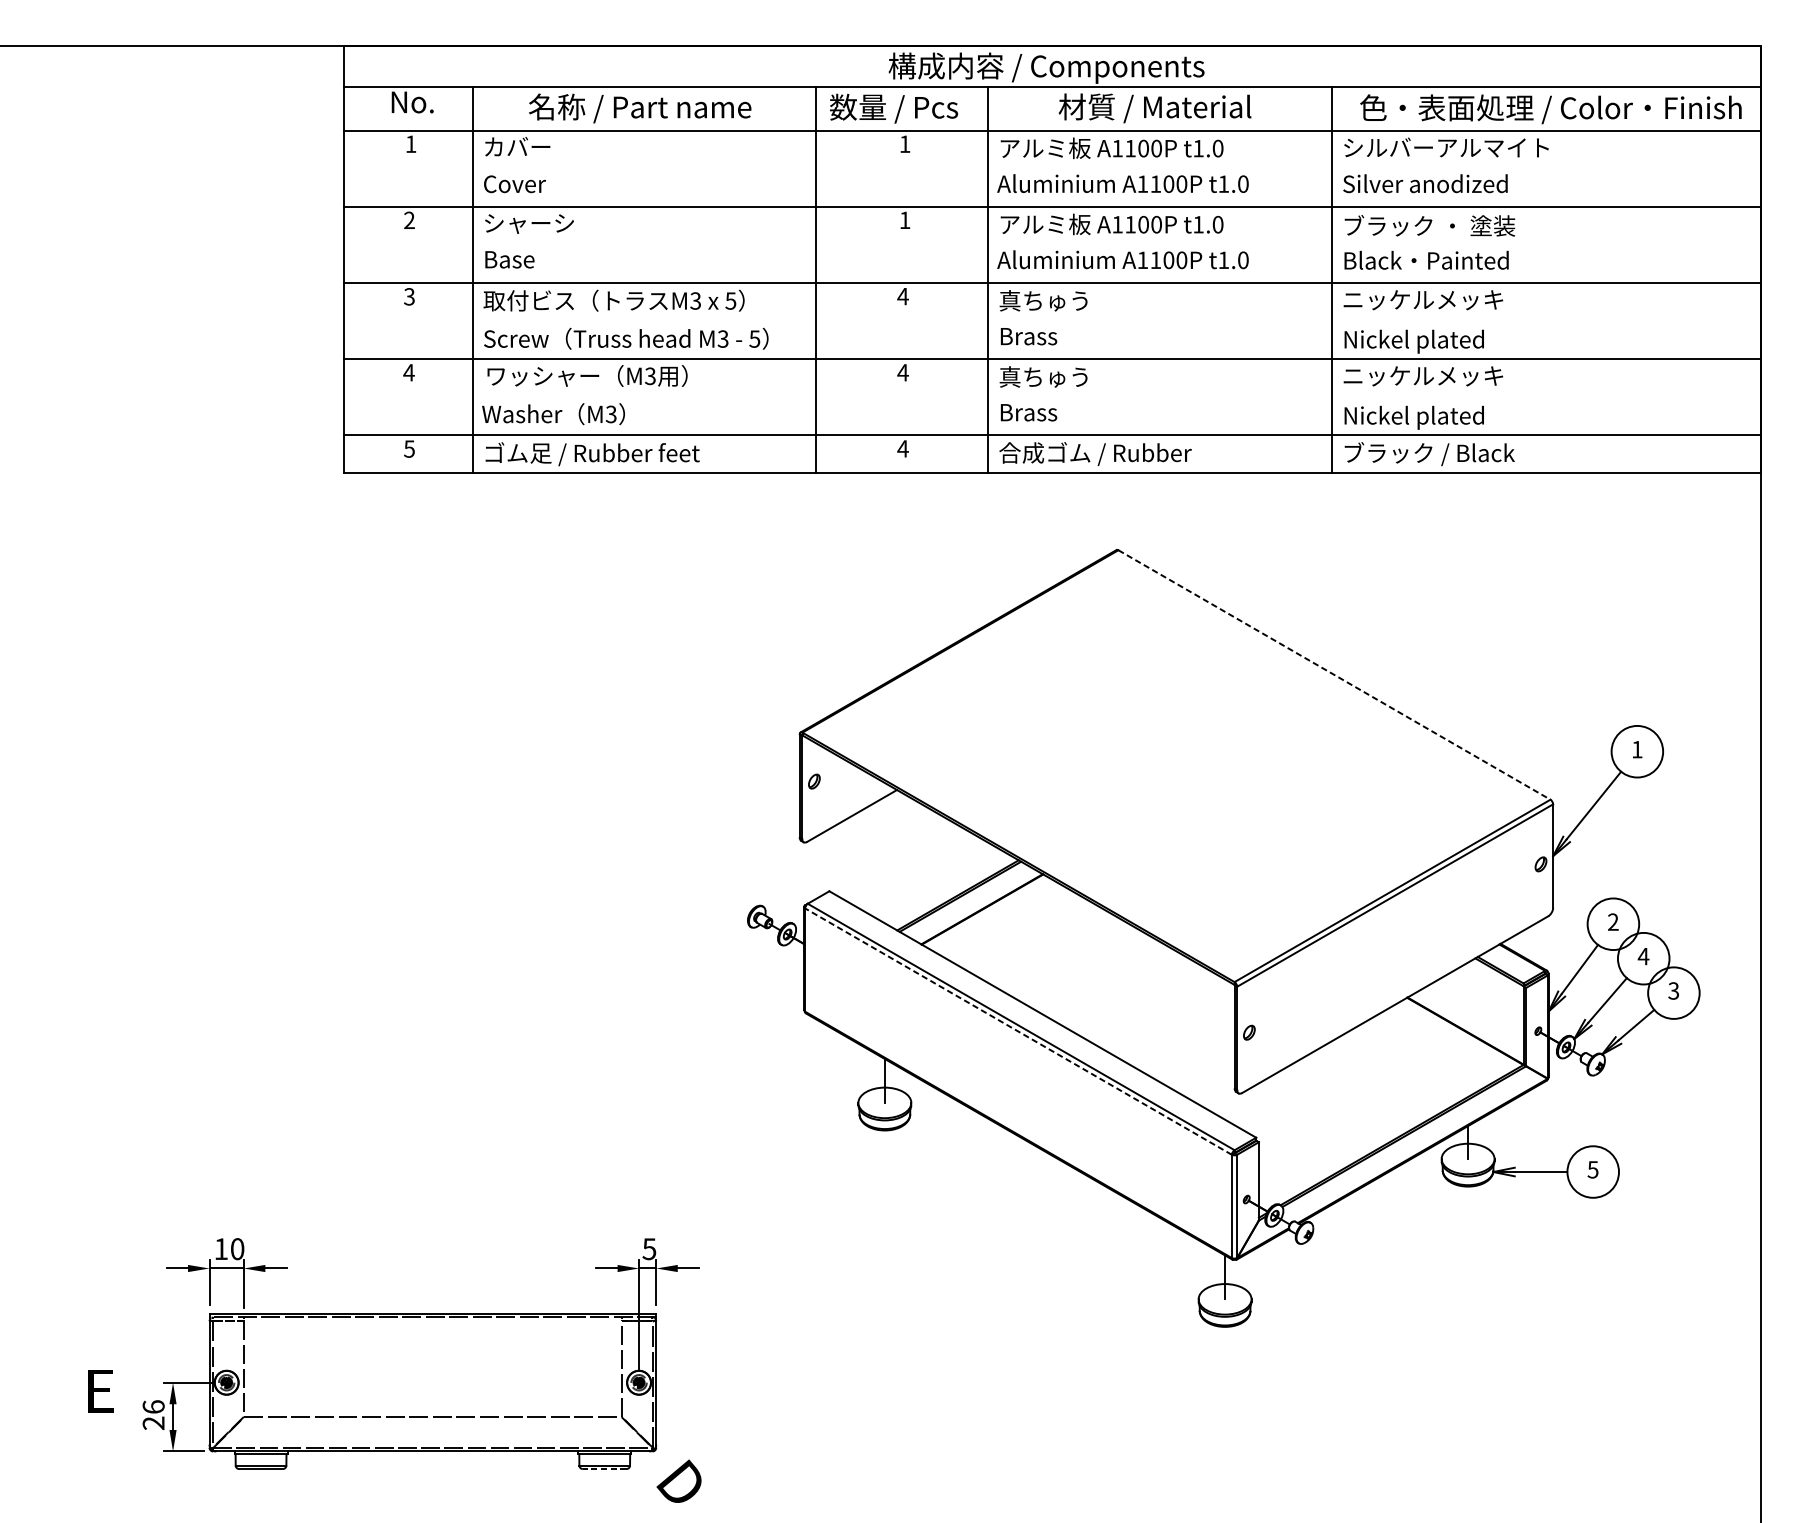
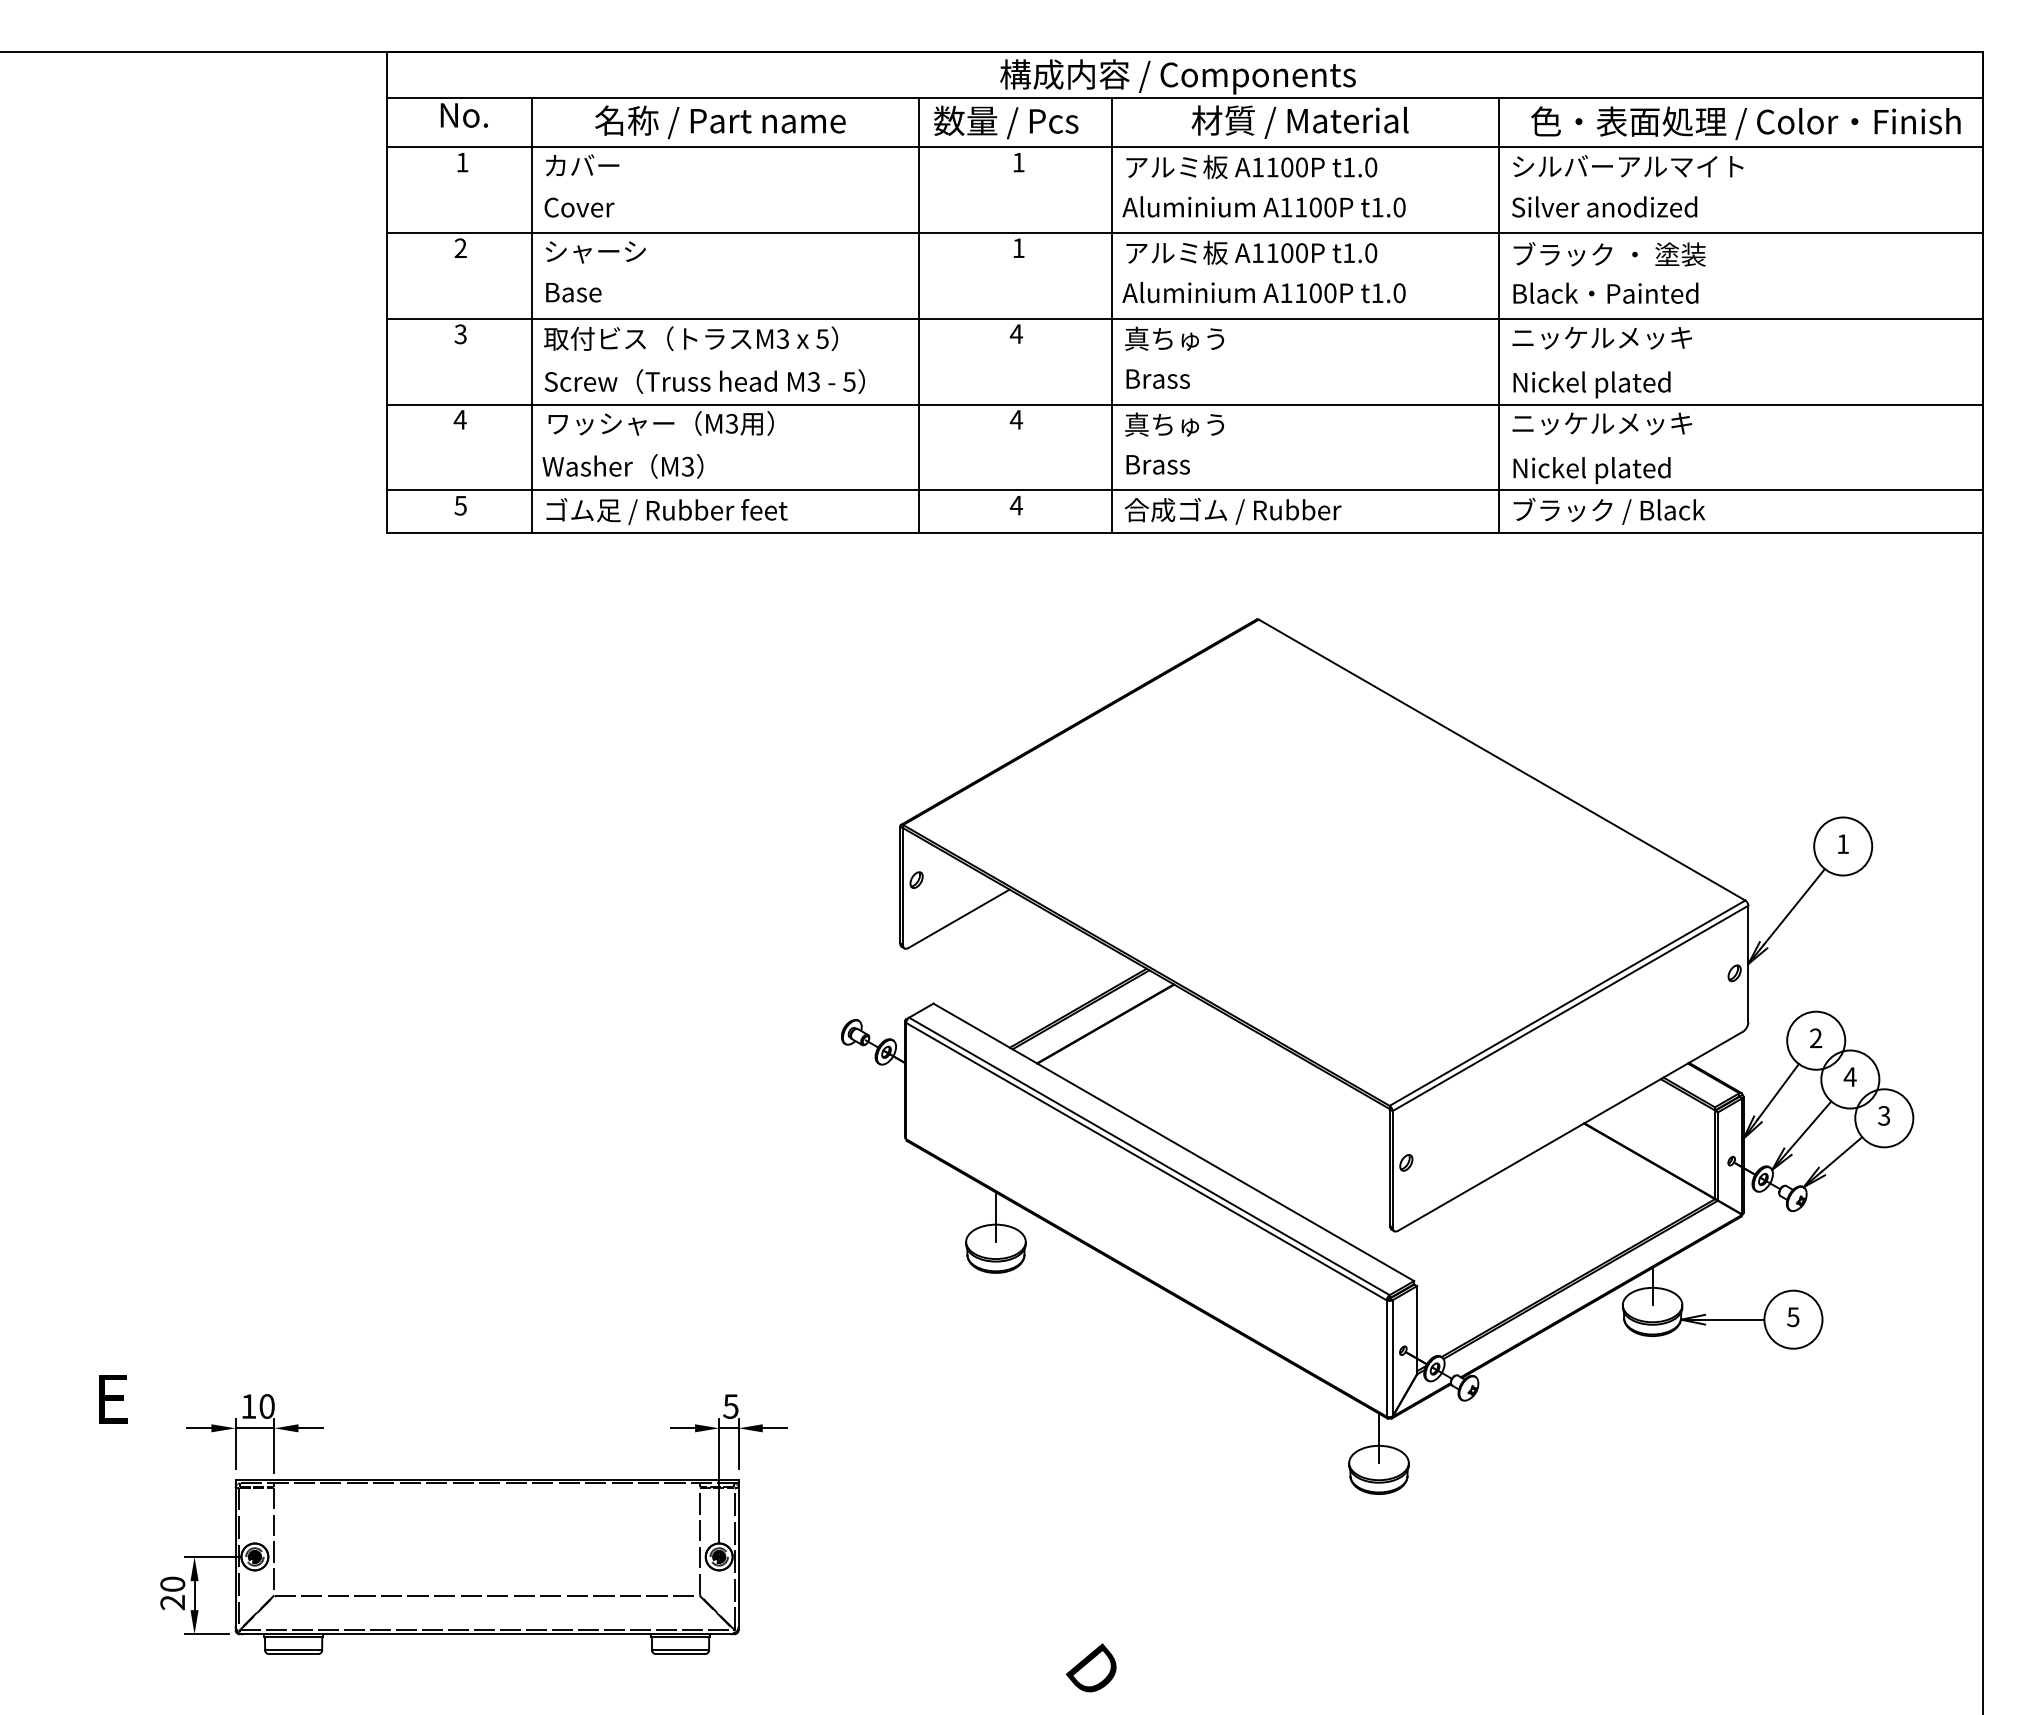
line: (1334, 675) -> (1502, 760), dashed -> solid
line: (1018, 1031) -> (1146, 1161), dashed -> solid
text: (101, 1391) -> (113, 1399), moved
text: (153, 1406) -> (172, 1583), 26 -> 20
line: (604, 1469) -> (680, 1654), dashed -> solid
text: (678, 1480) -> (1090, 1667), moved

